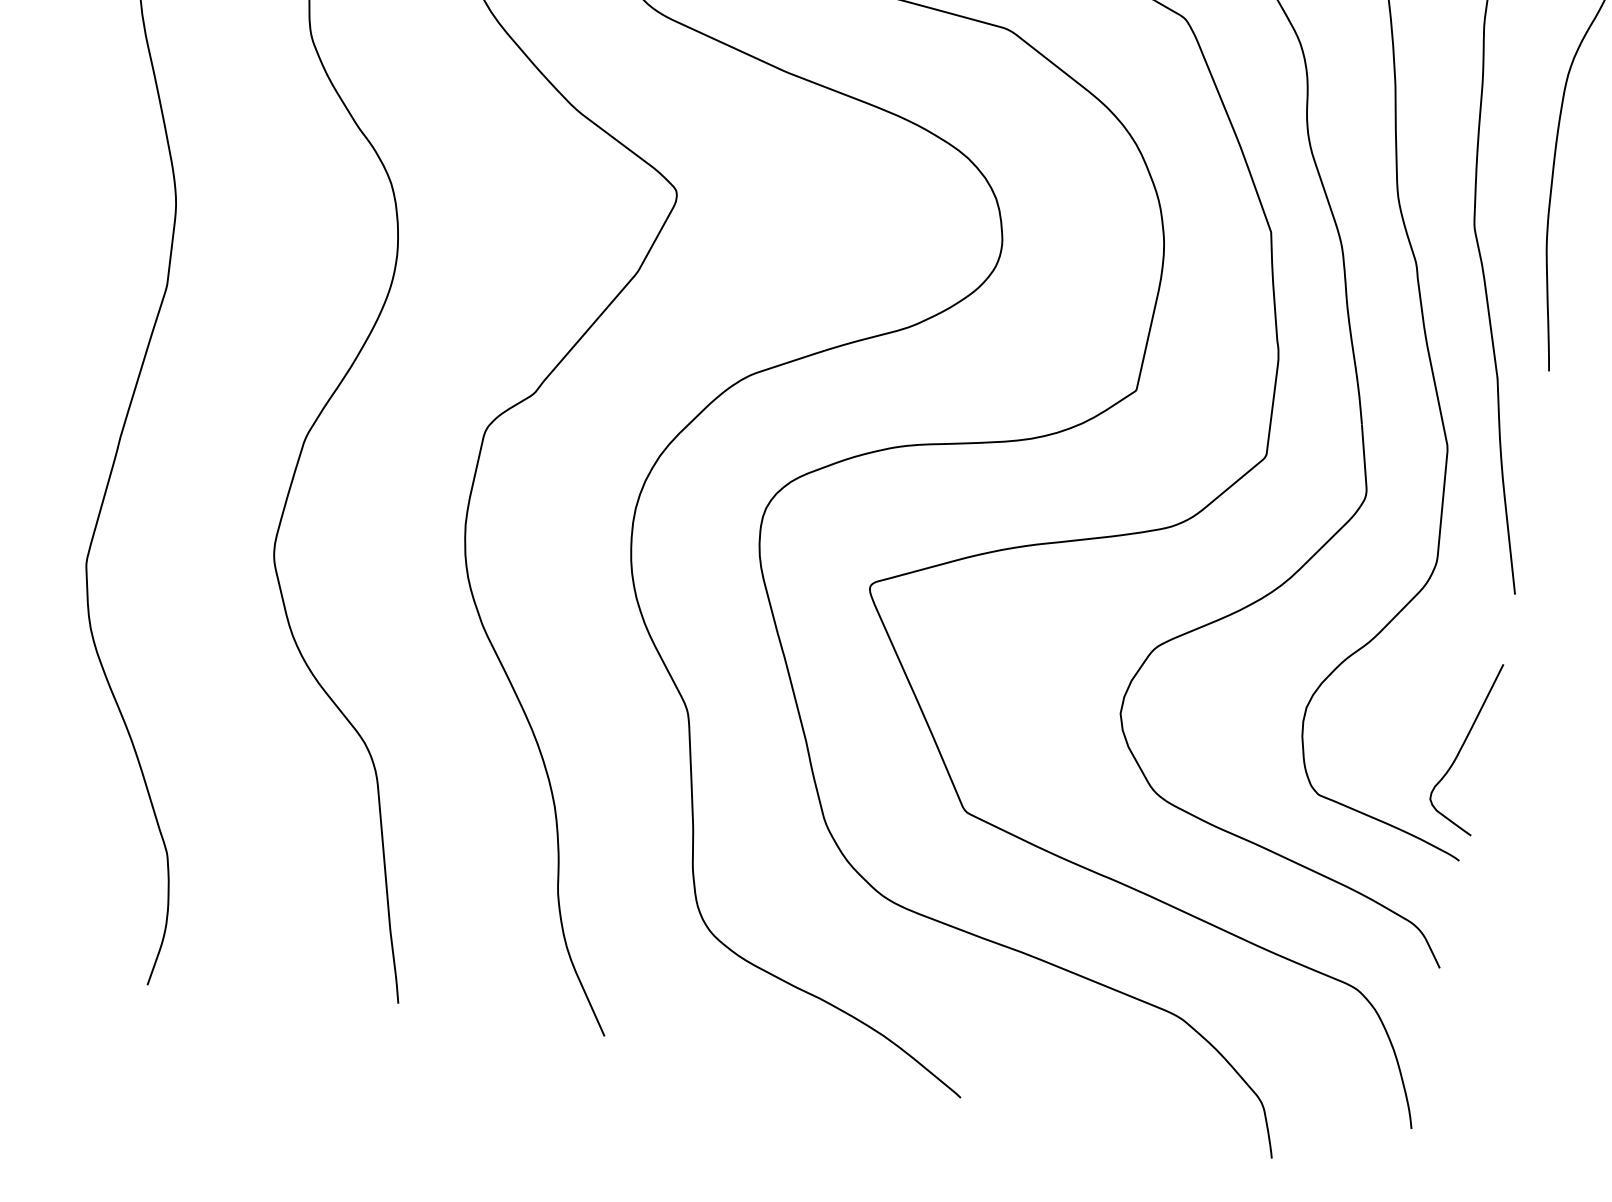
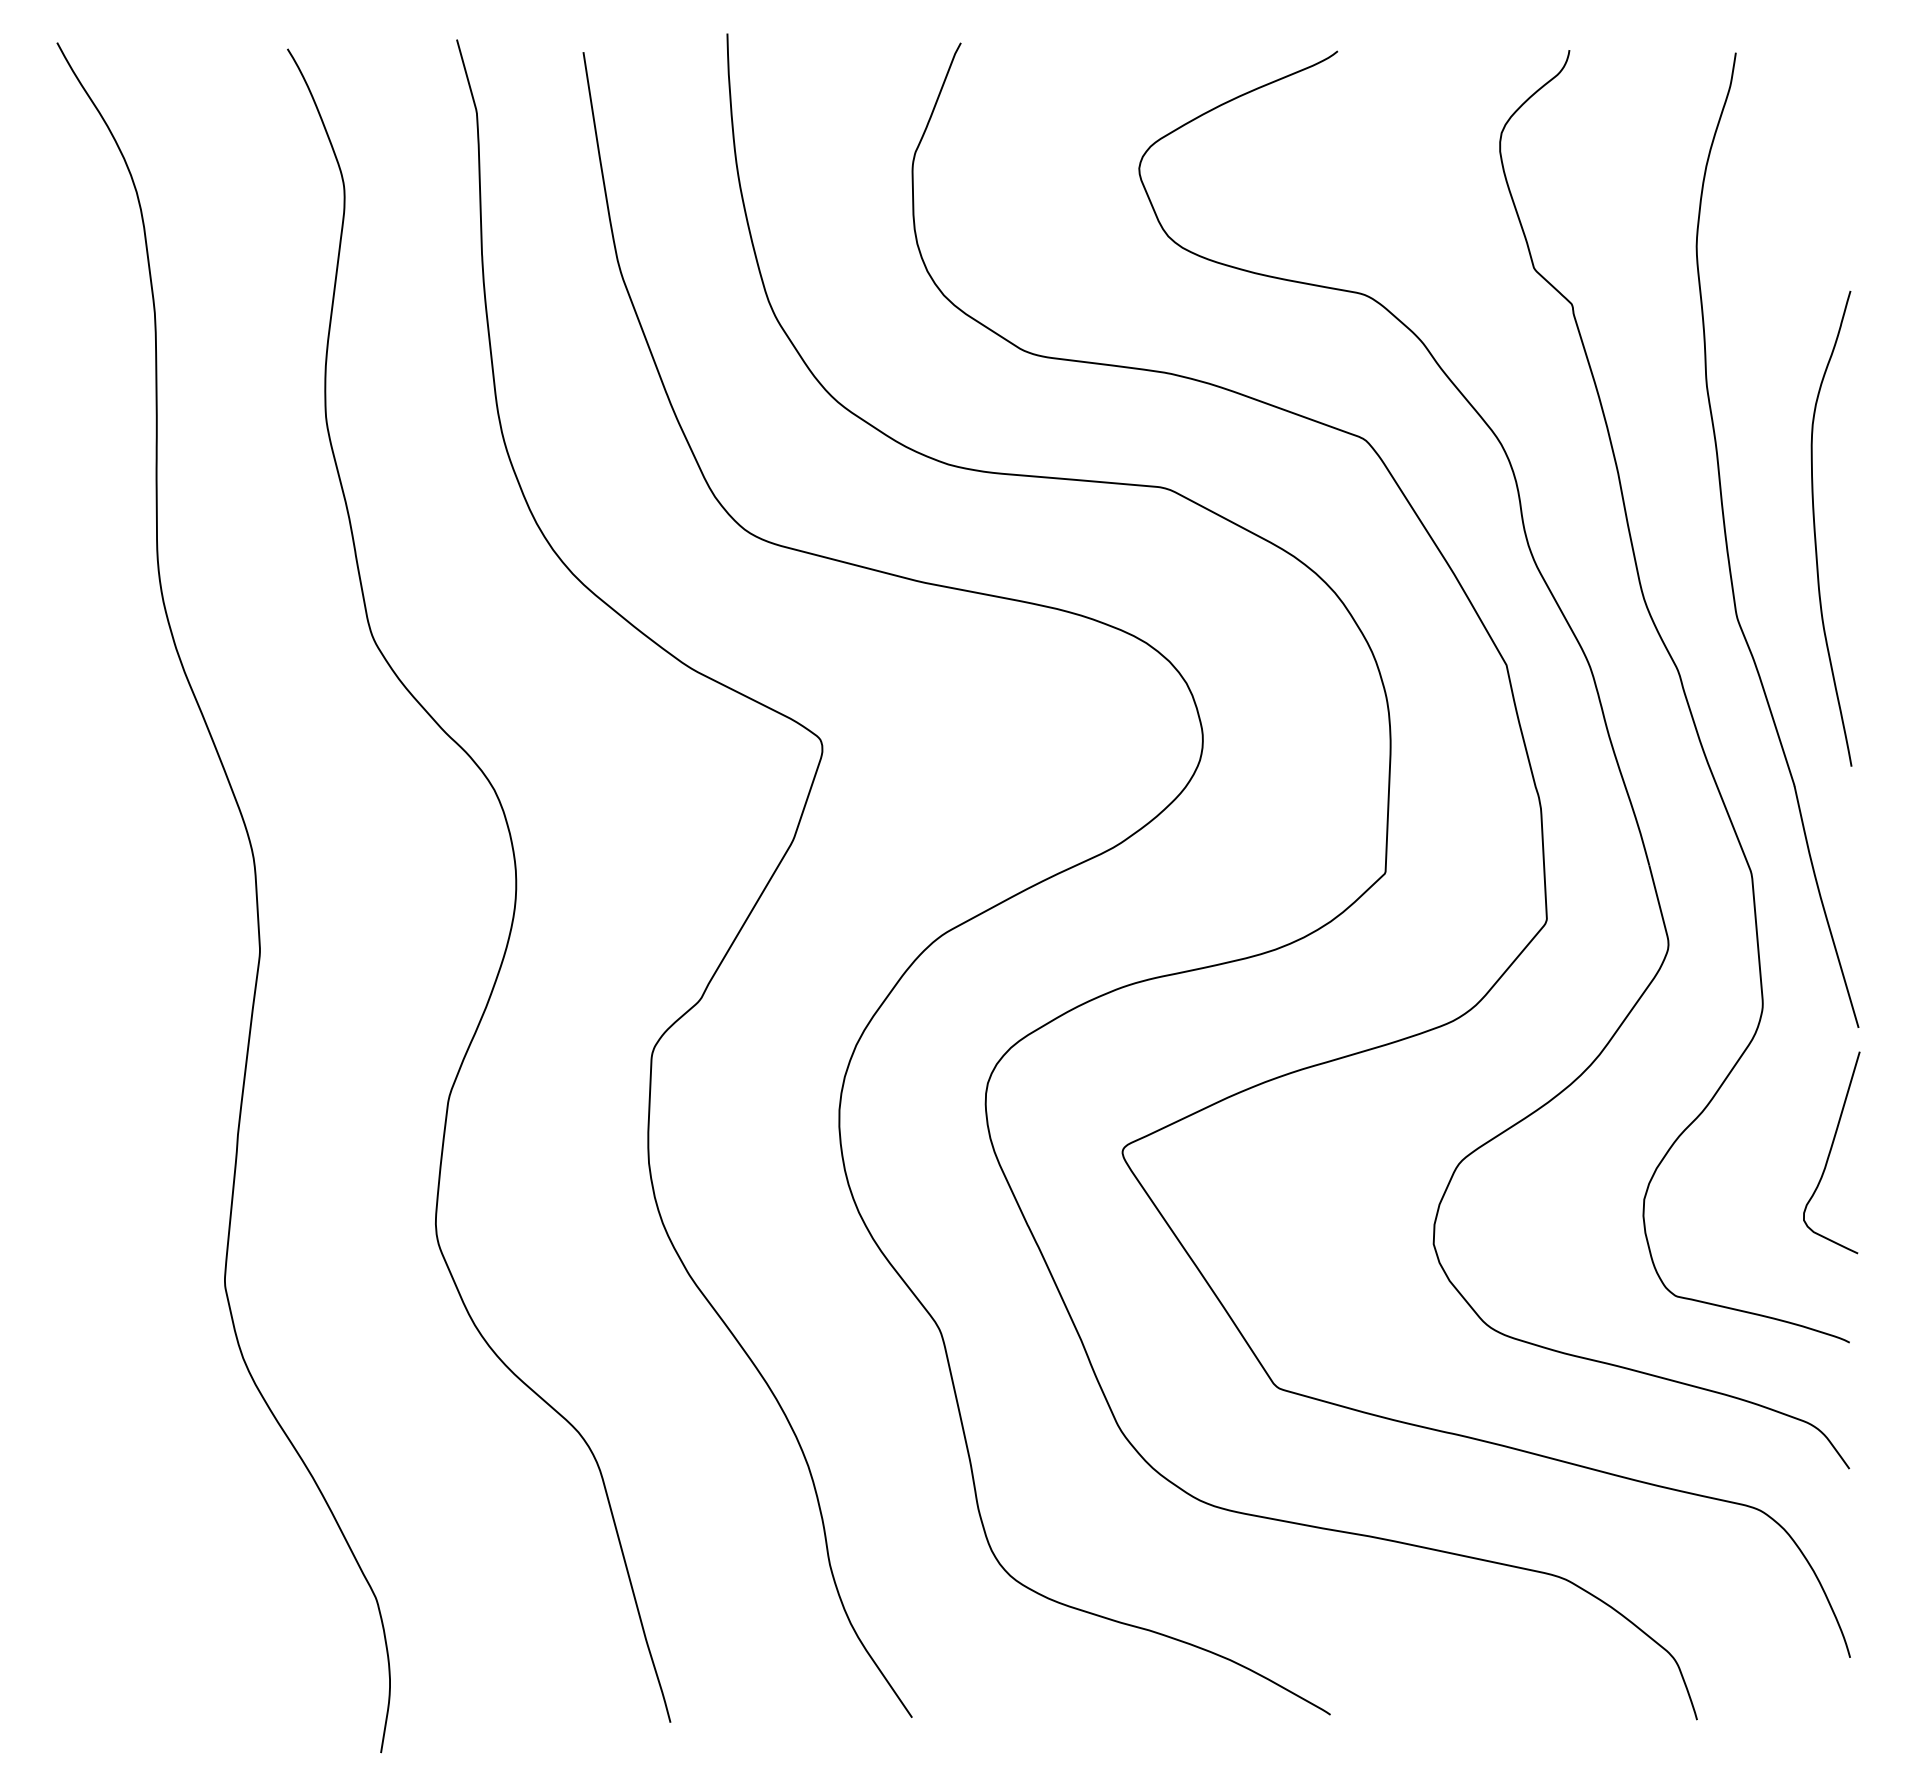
curve: (1464, 744) -> (1831, 1151), moved

